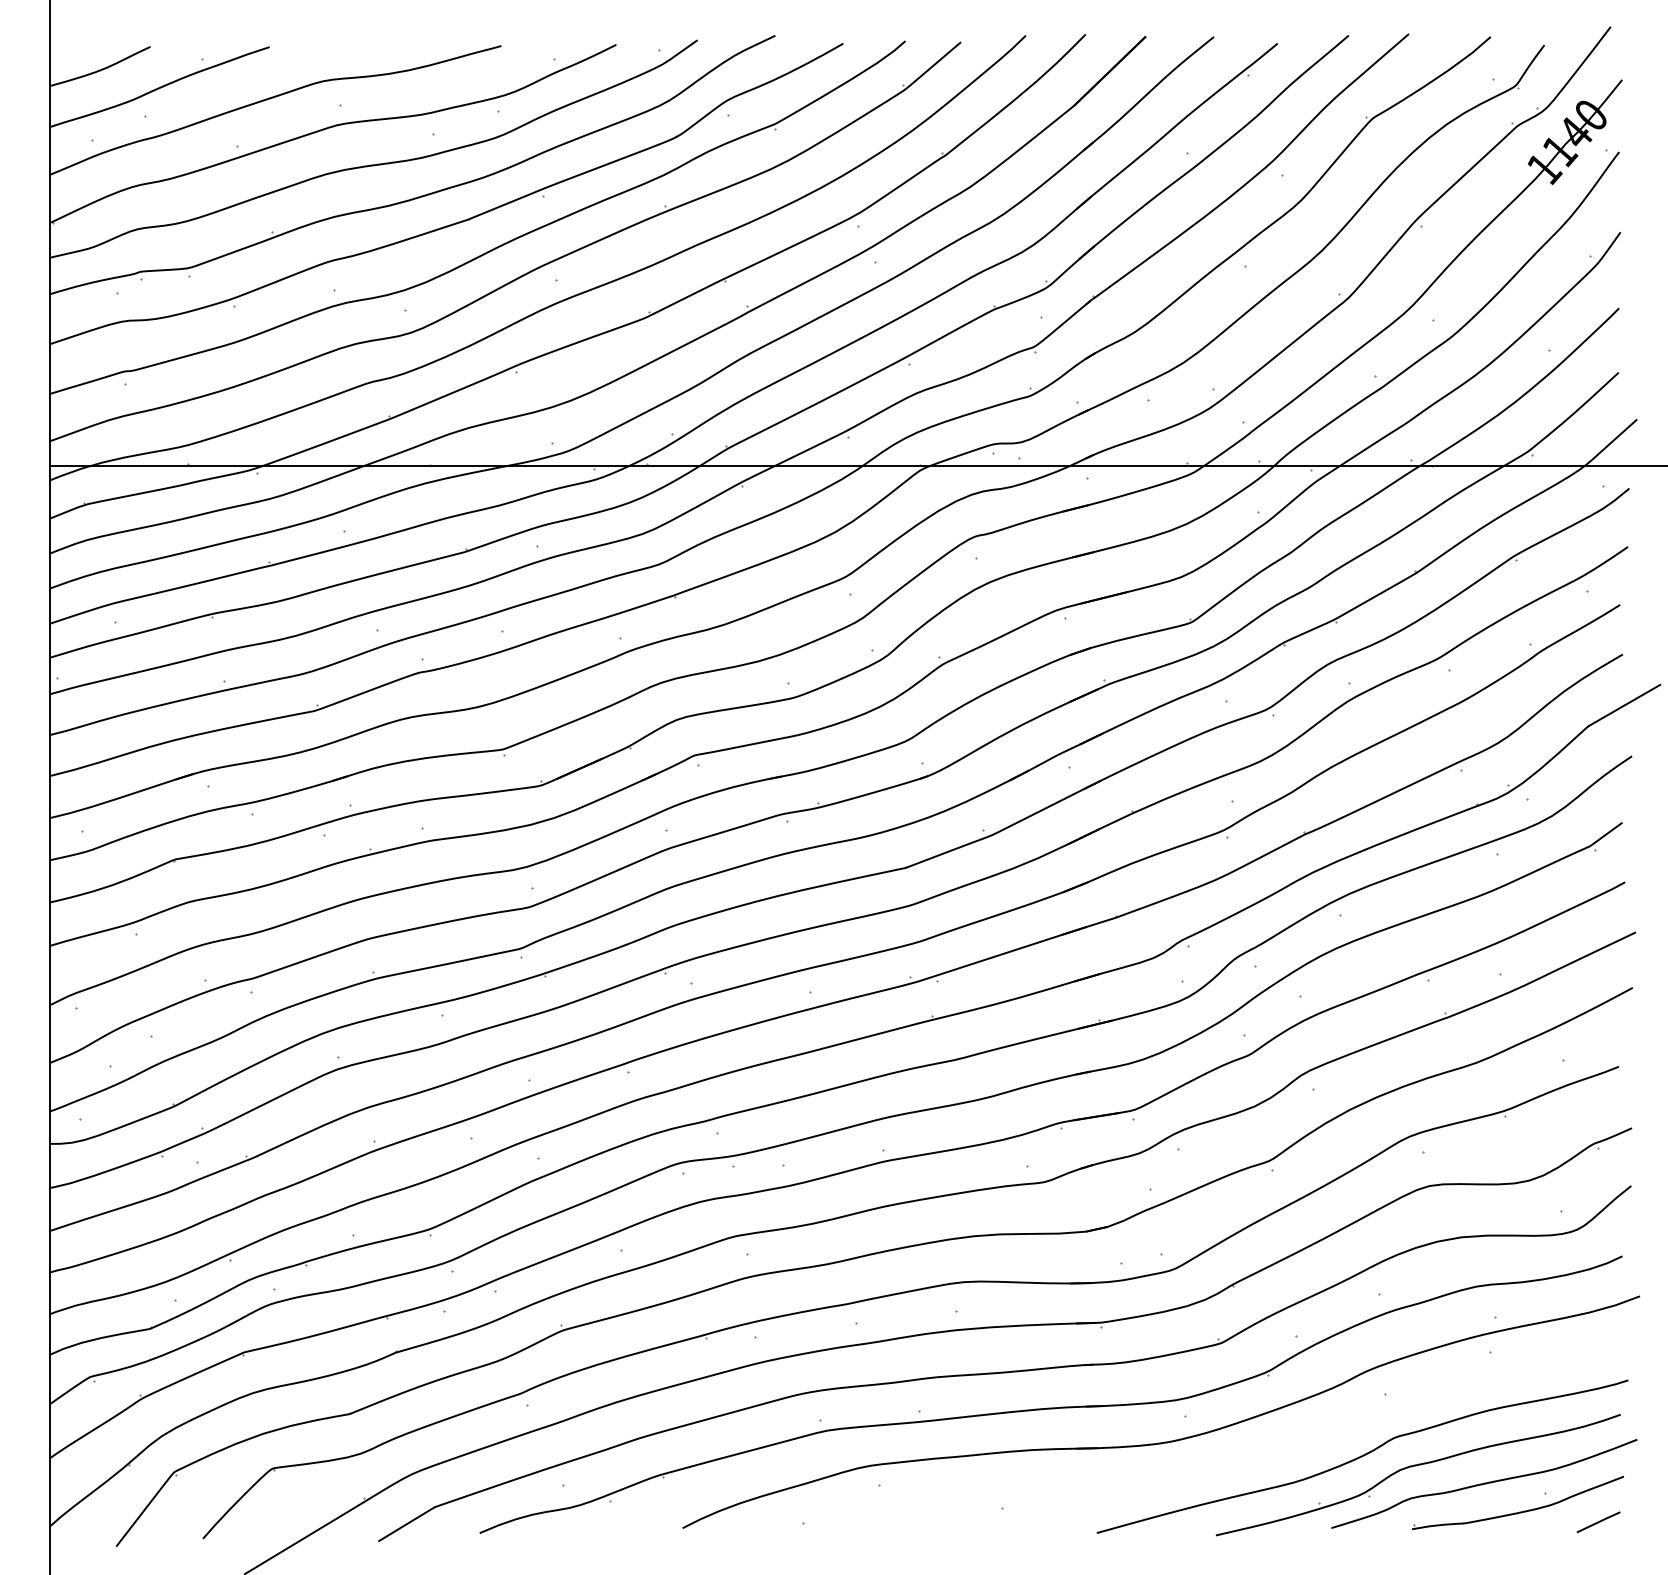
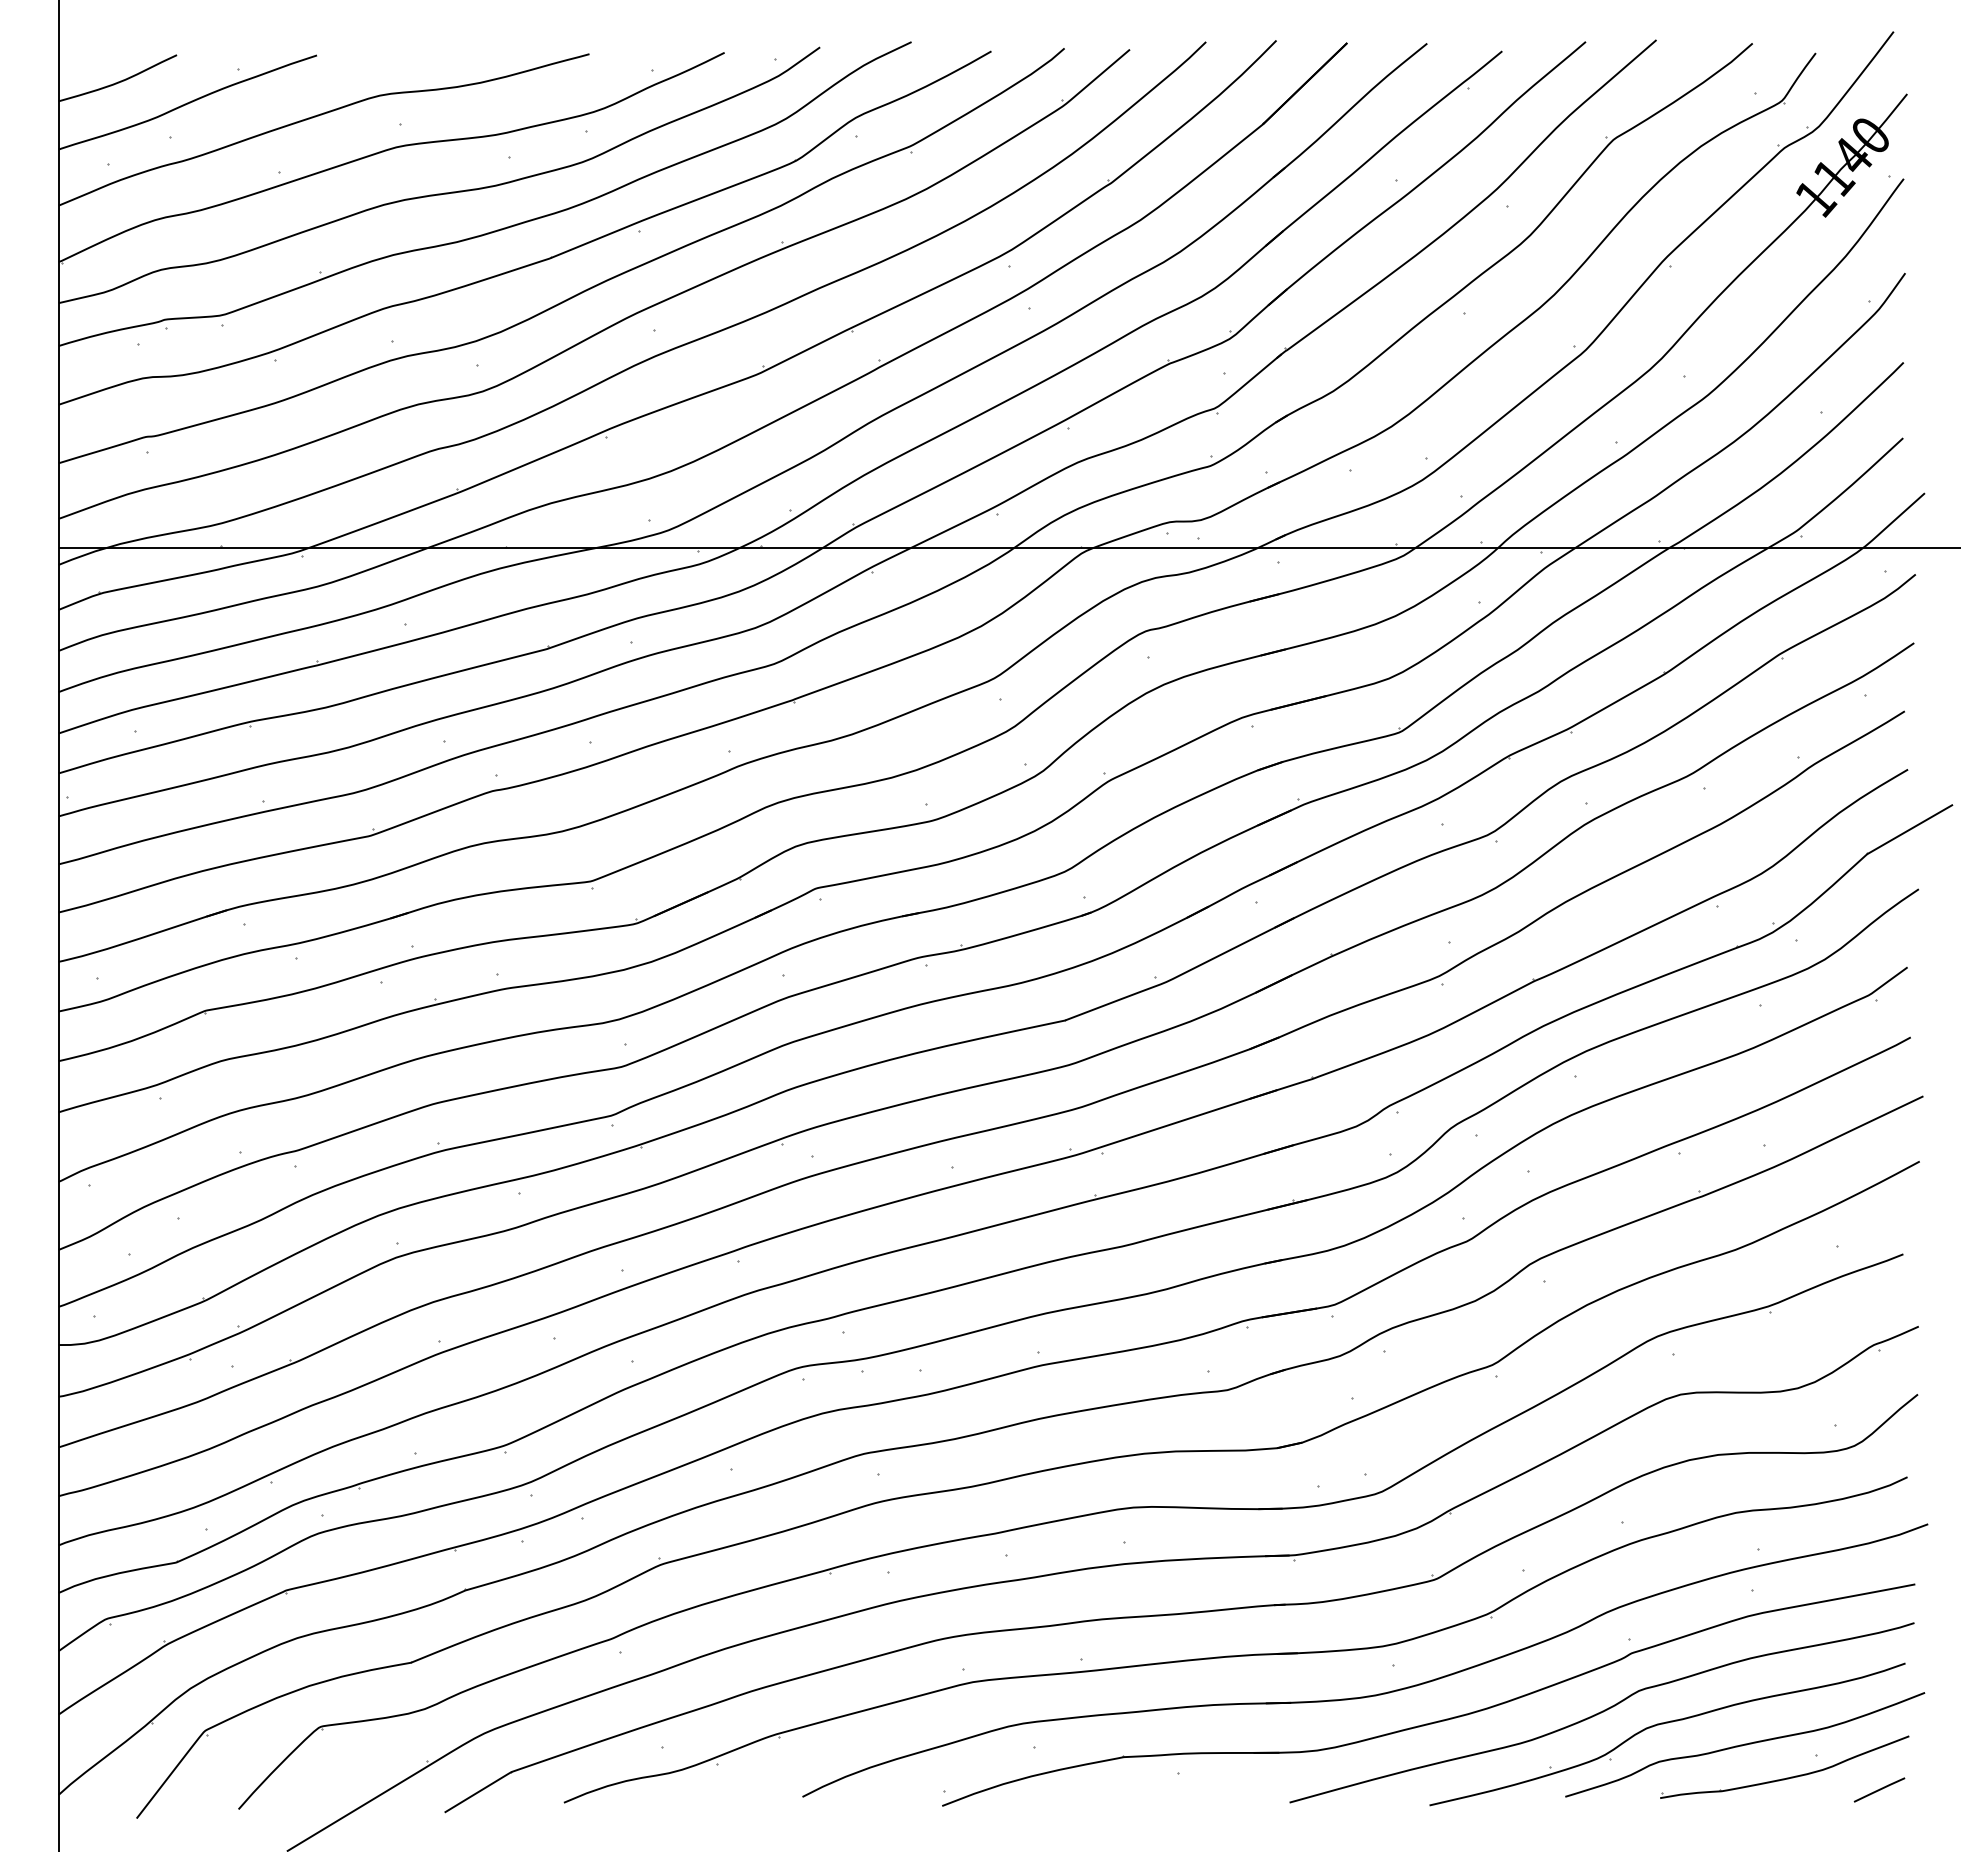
part: (1220, 1464) -> (1434, 1721), added

